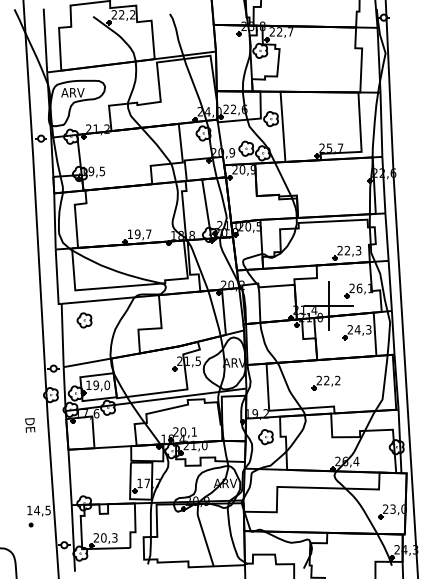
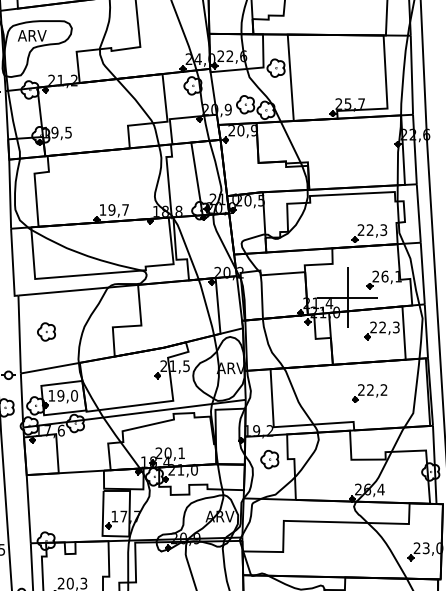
part: (84, 320) -> (46, 332), moved
text: (357, 329) -> (382, 327), 24,3 -> 22,3
part: (325, 382) -> (368, 392), moved

